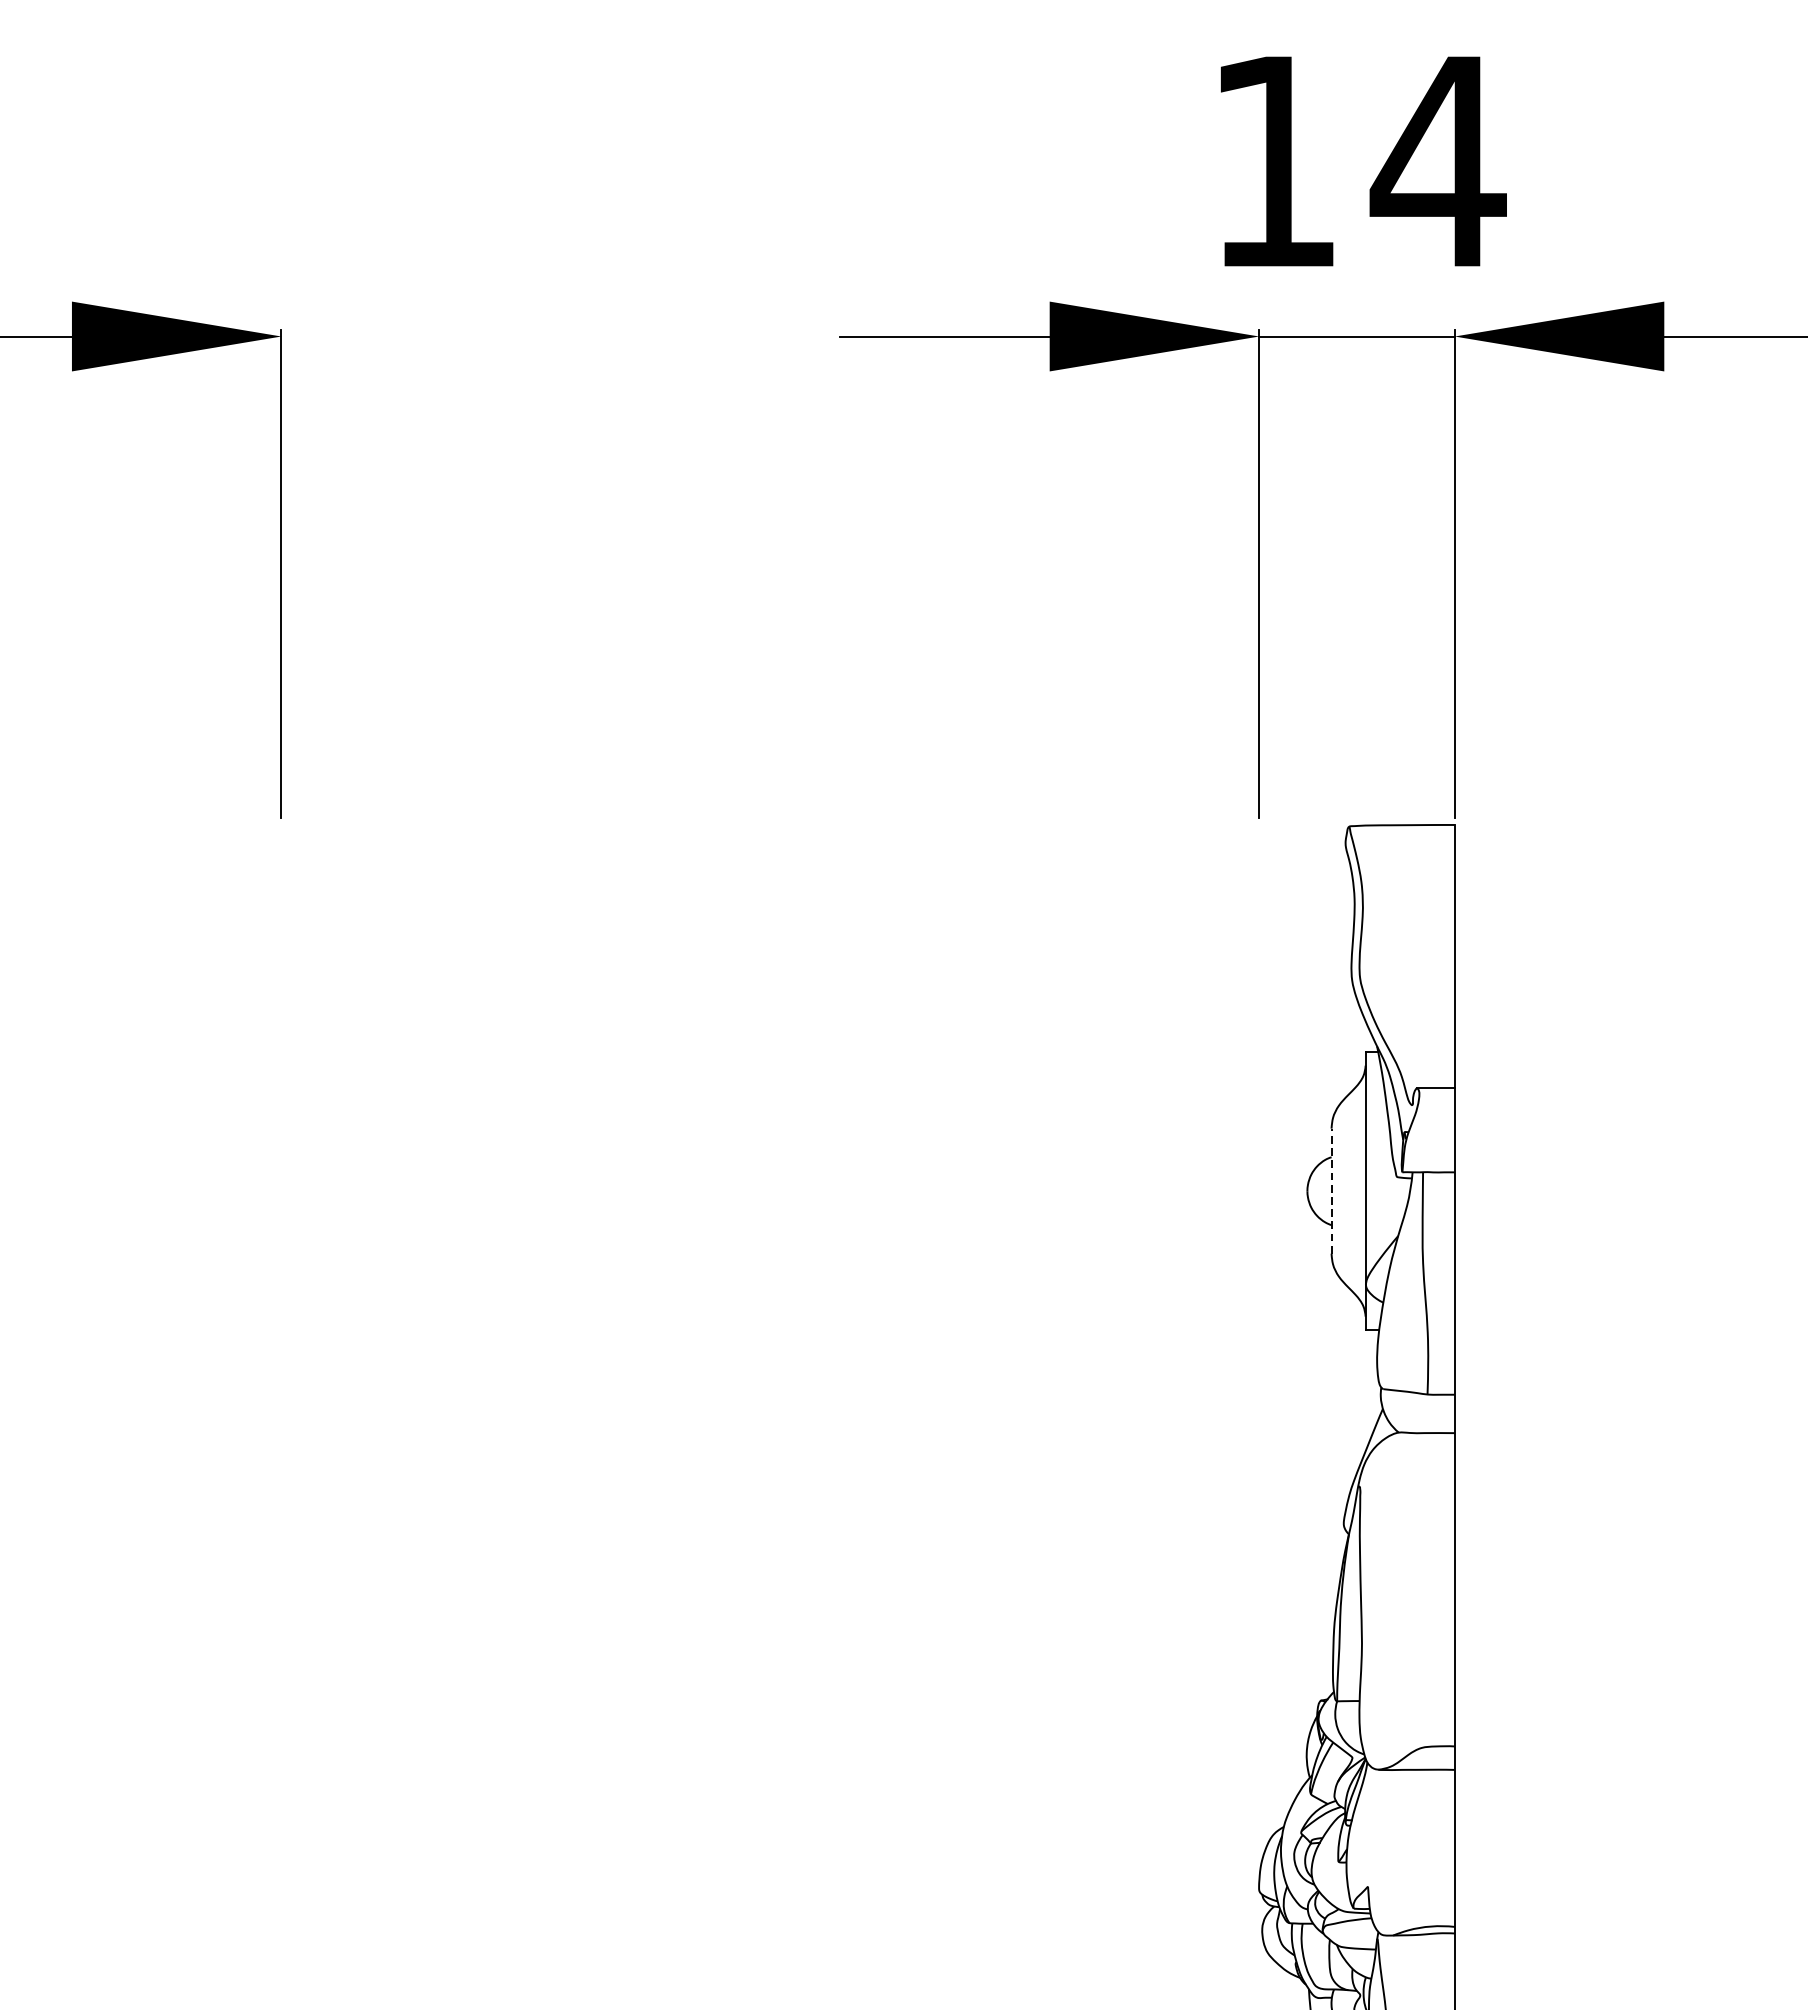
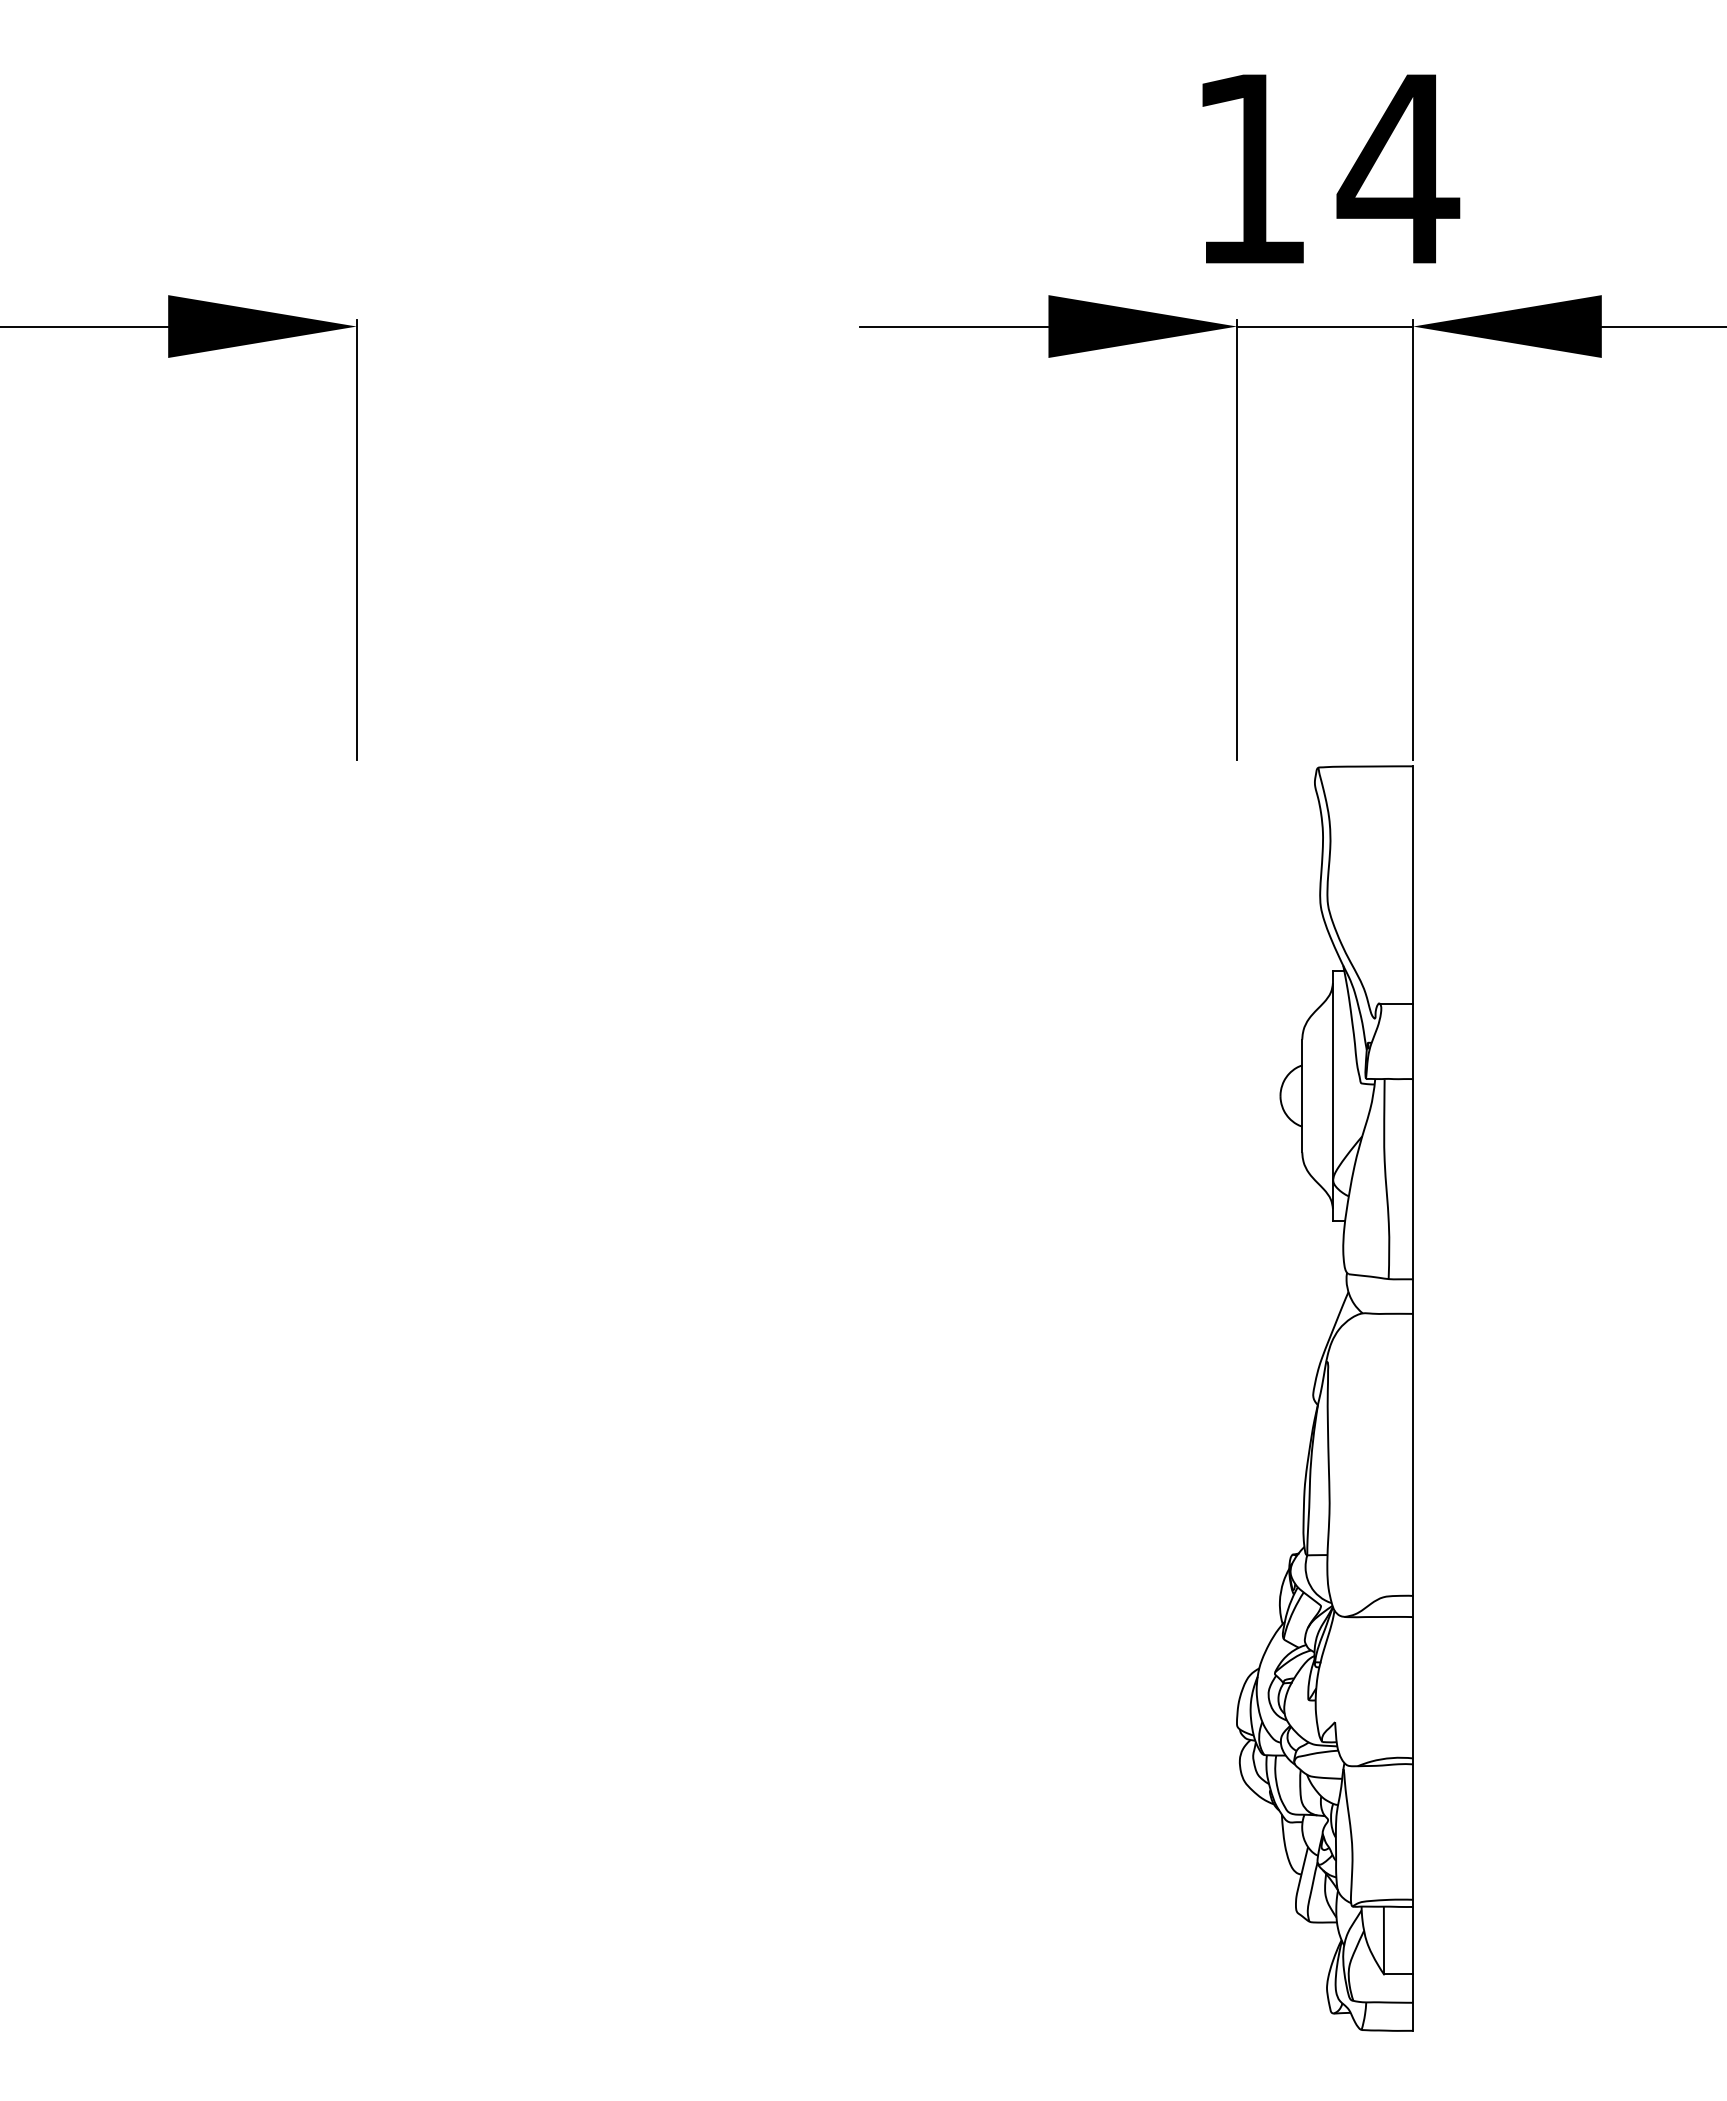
line: (1331, 1190) -> (1302, 1095), dashed -> solid

